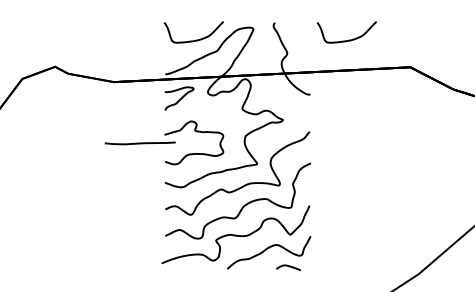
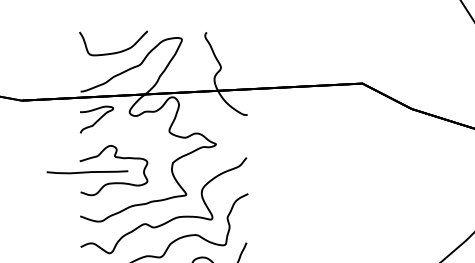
curve: (348, 39) -> (291, 51), removed
curve: (139, 143) -> (86, 172), moved

